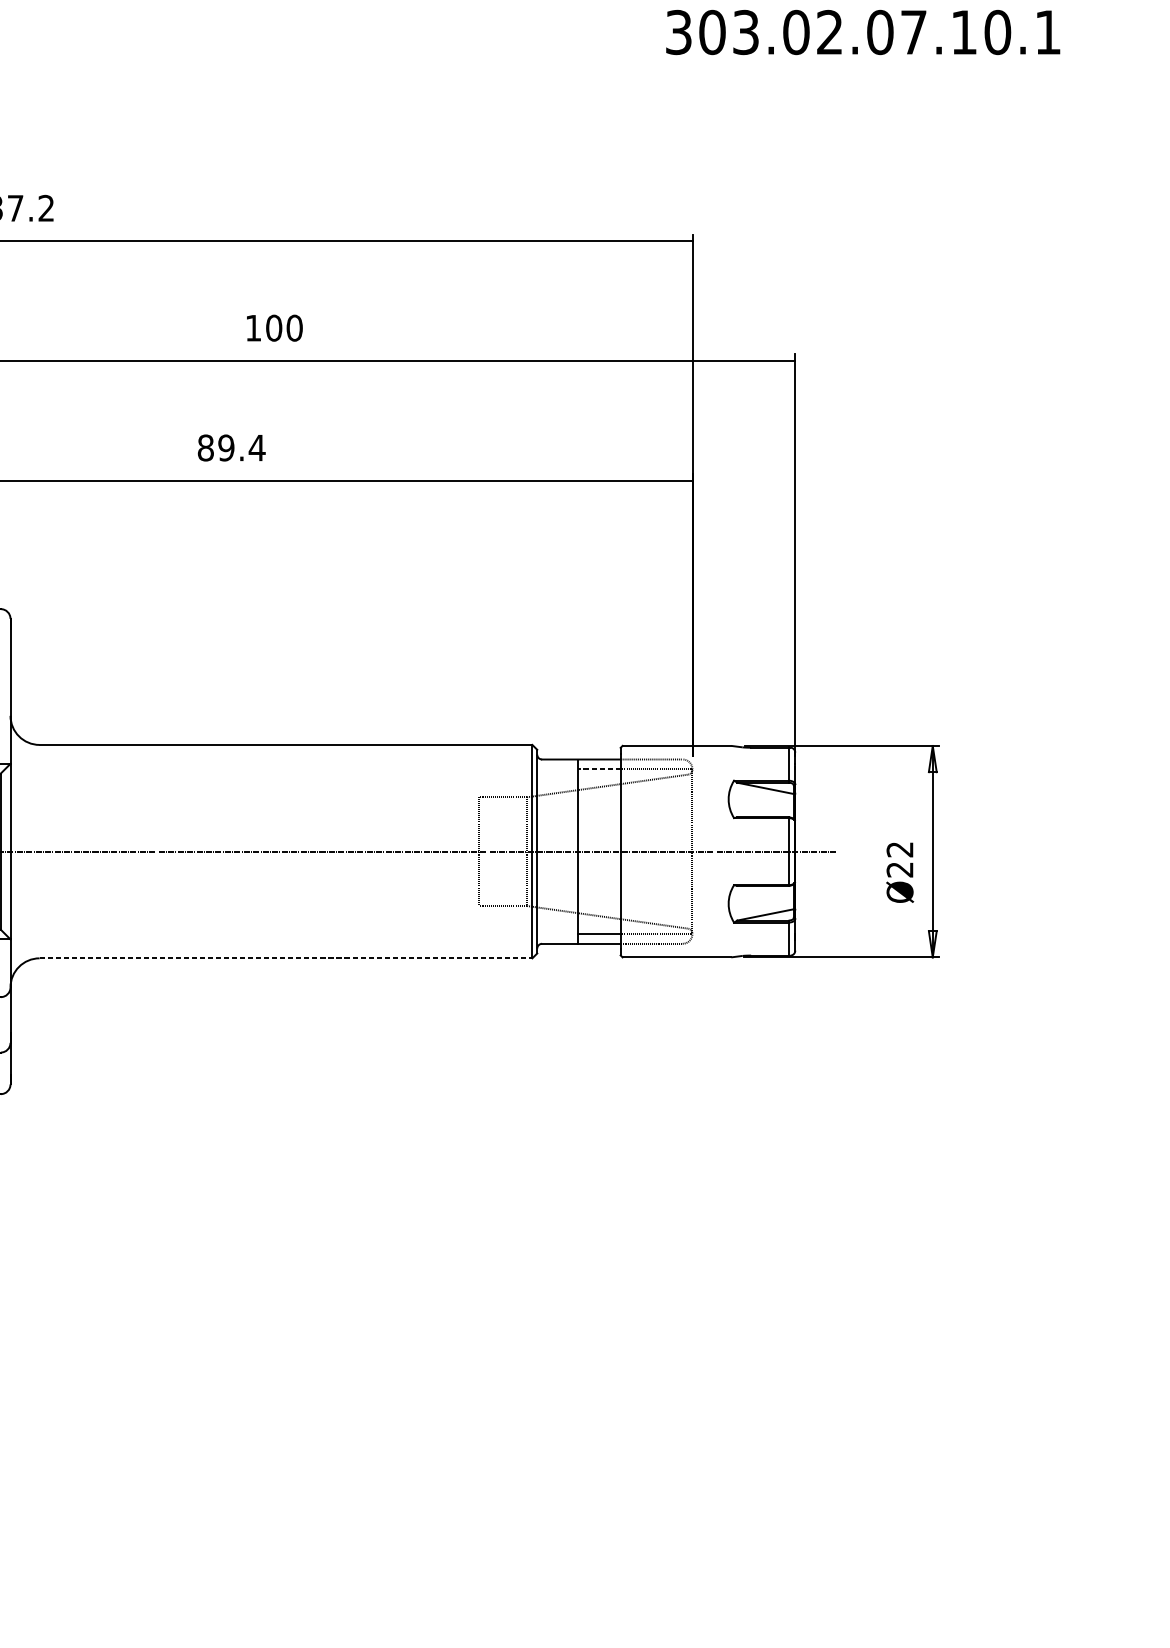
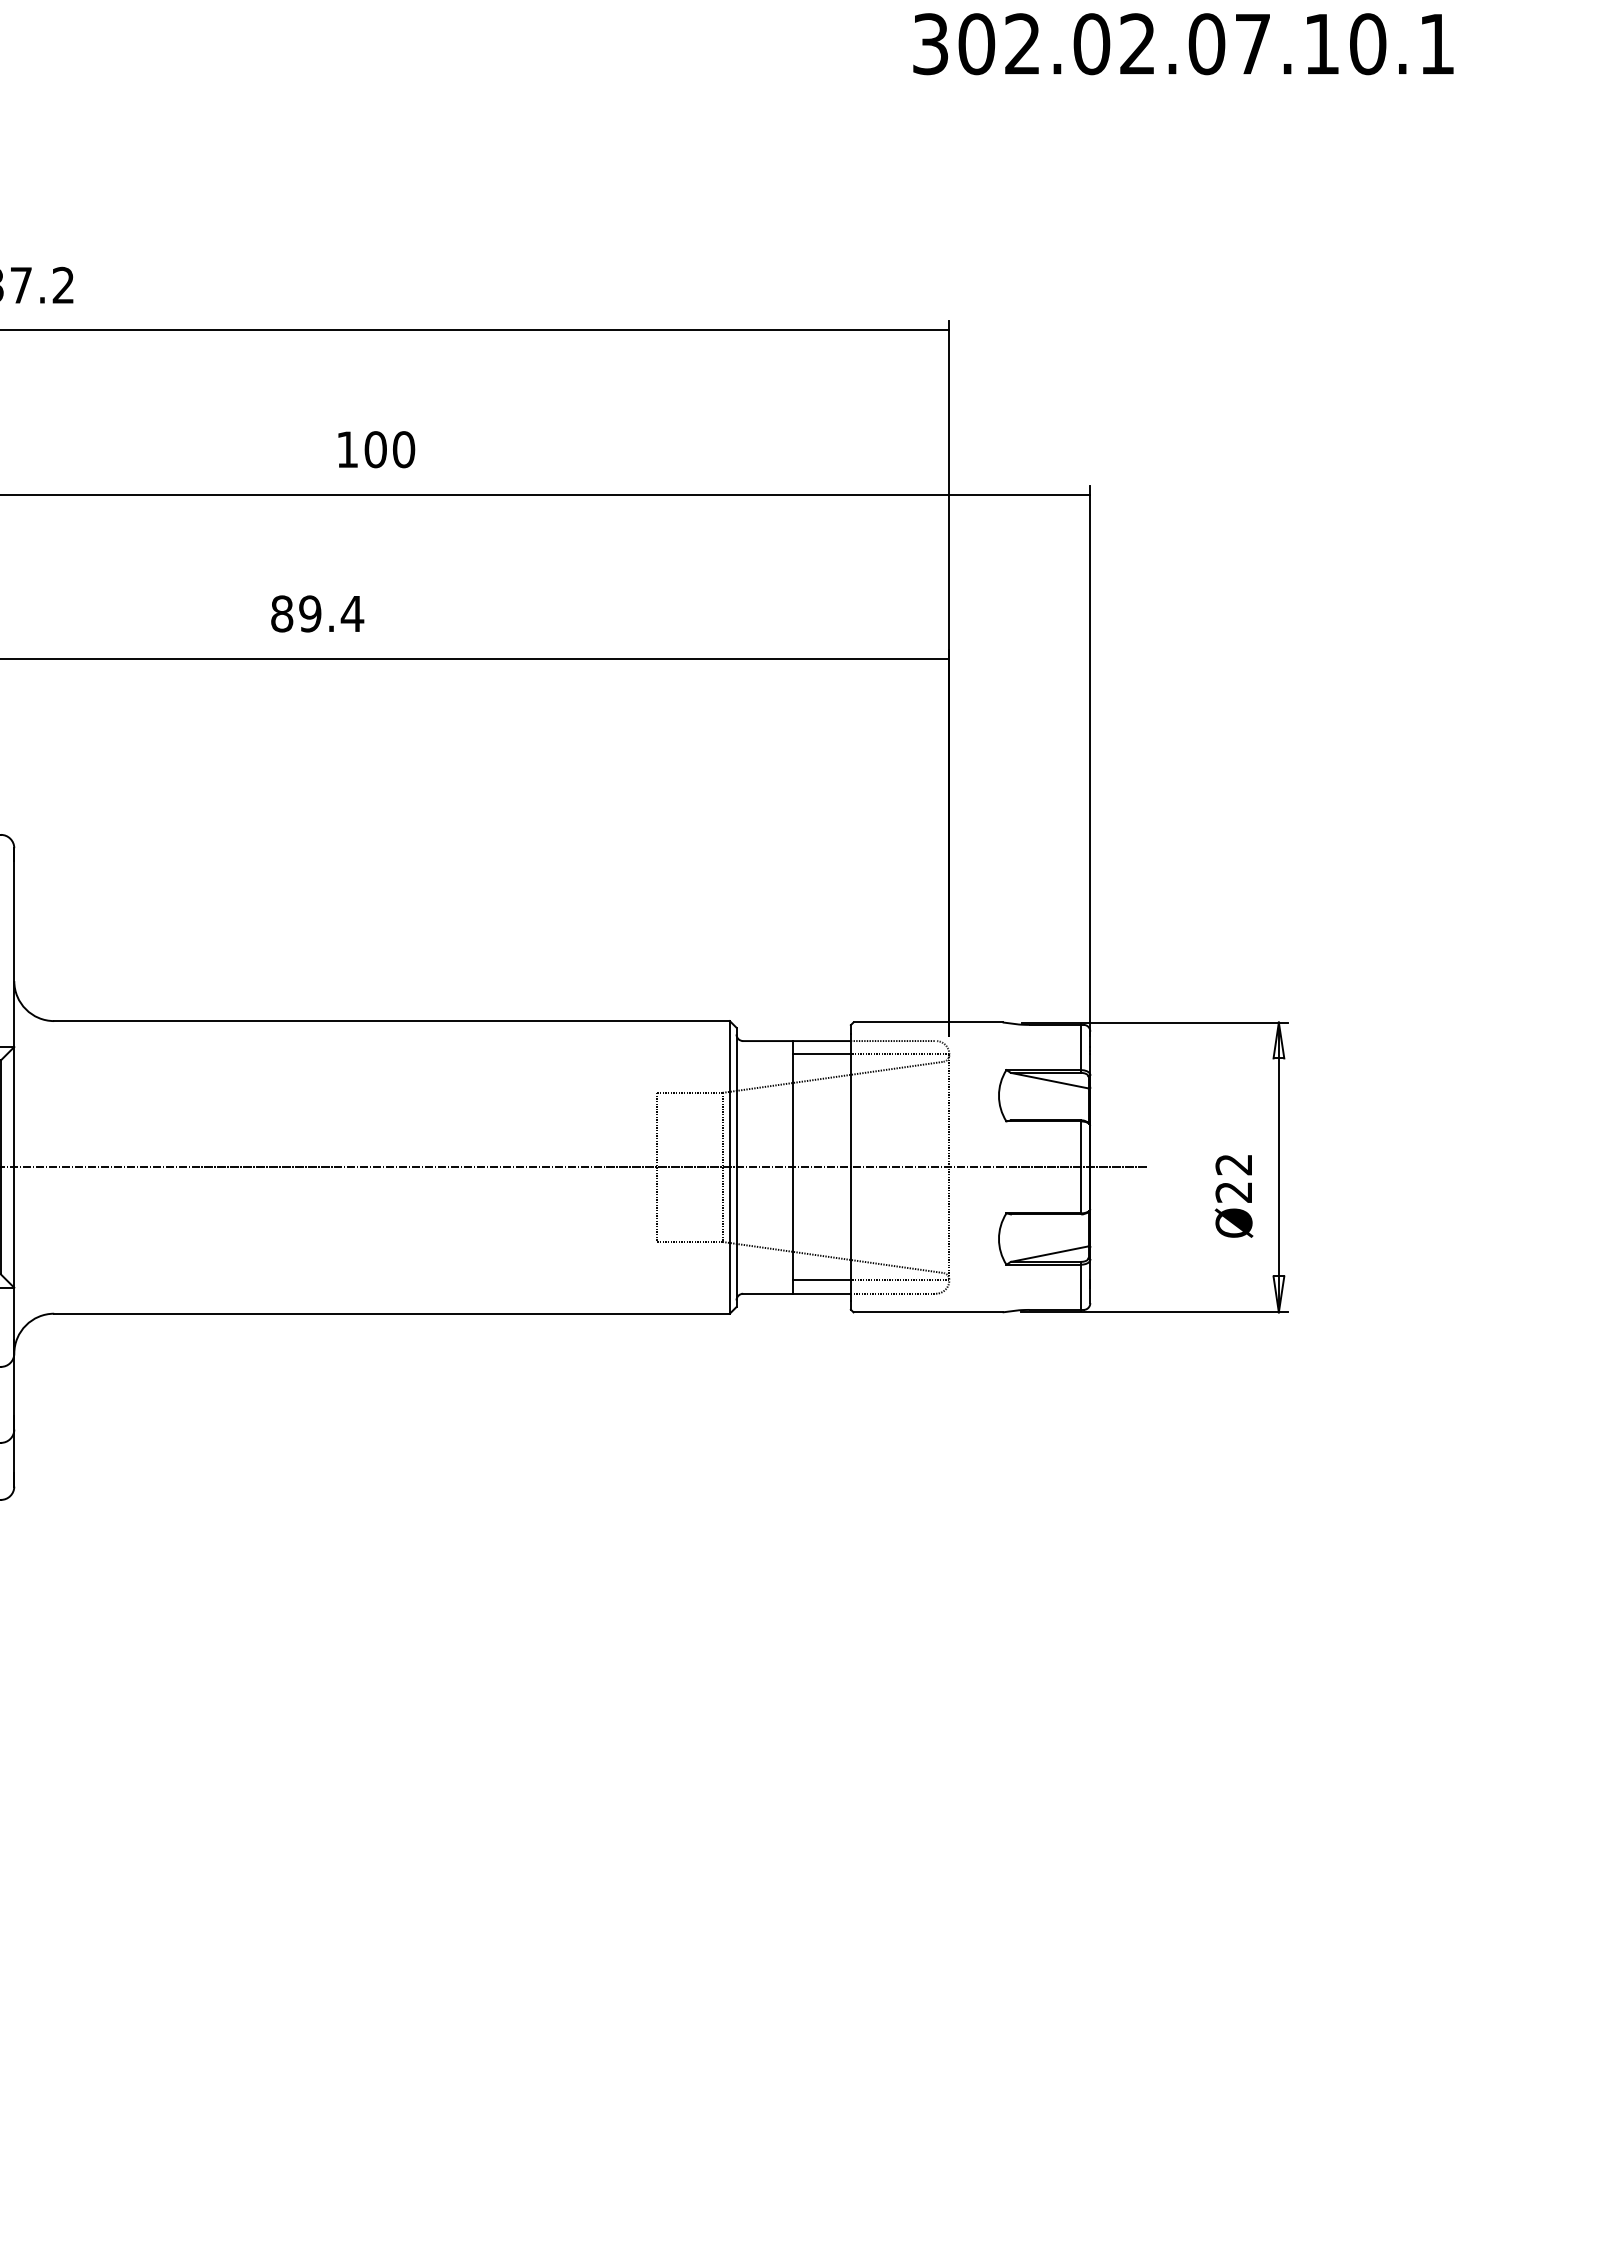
text: (745, 32) -> (1022, 44), 303.02.07.10.1 -> 302.02.07.10.1
line: (599, 769) -> (821, 1054), dashed -> solid
line: (286, 958) -> (392, 1313), dashed -> solid

